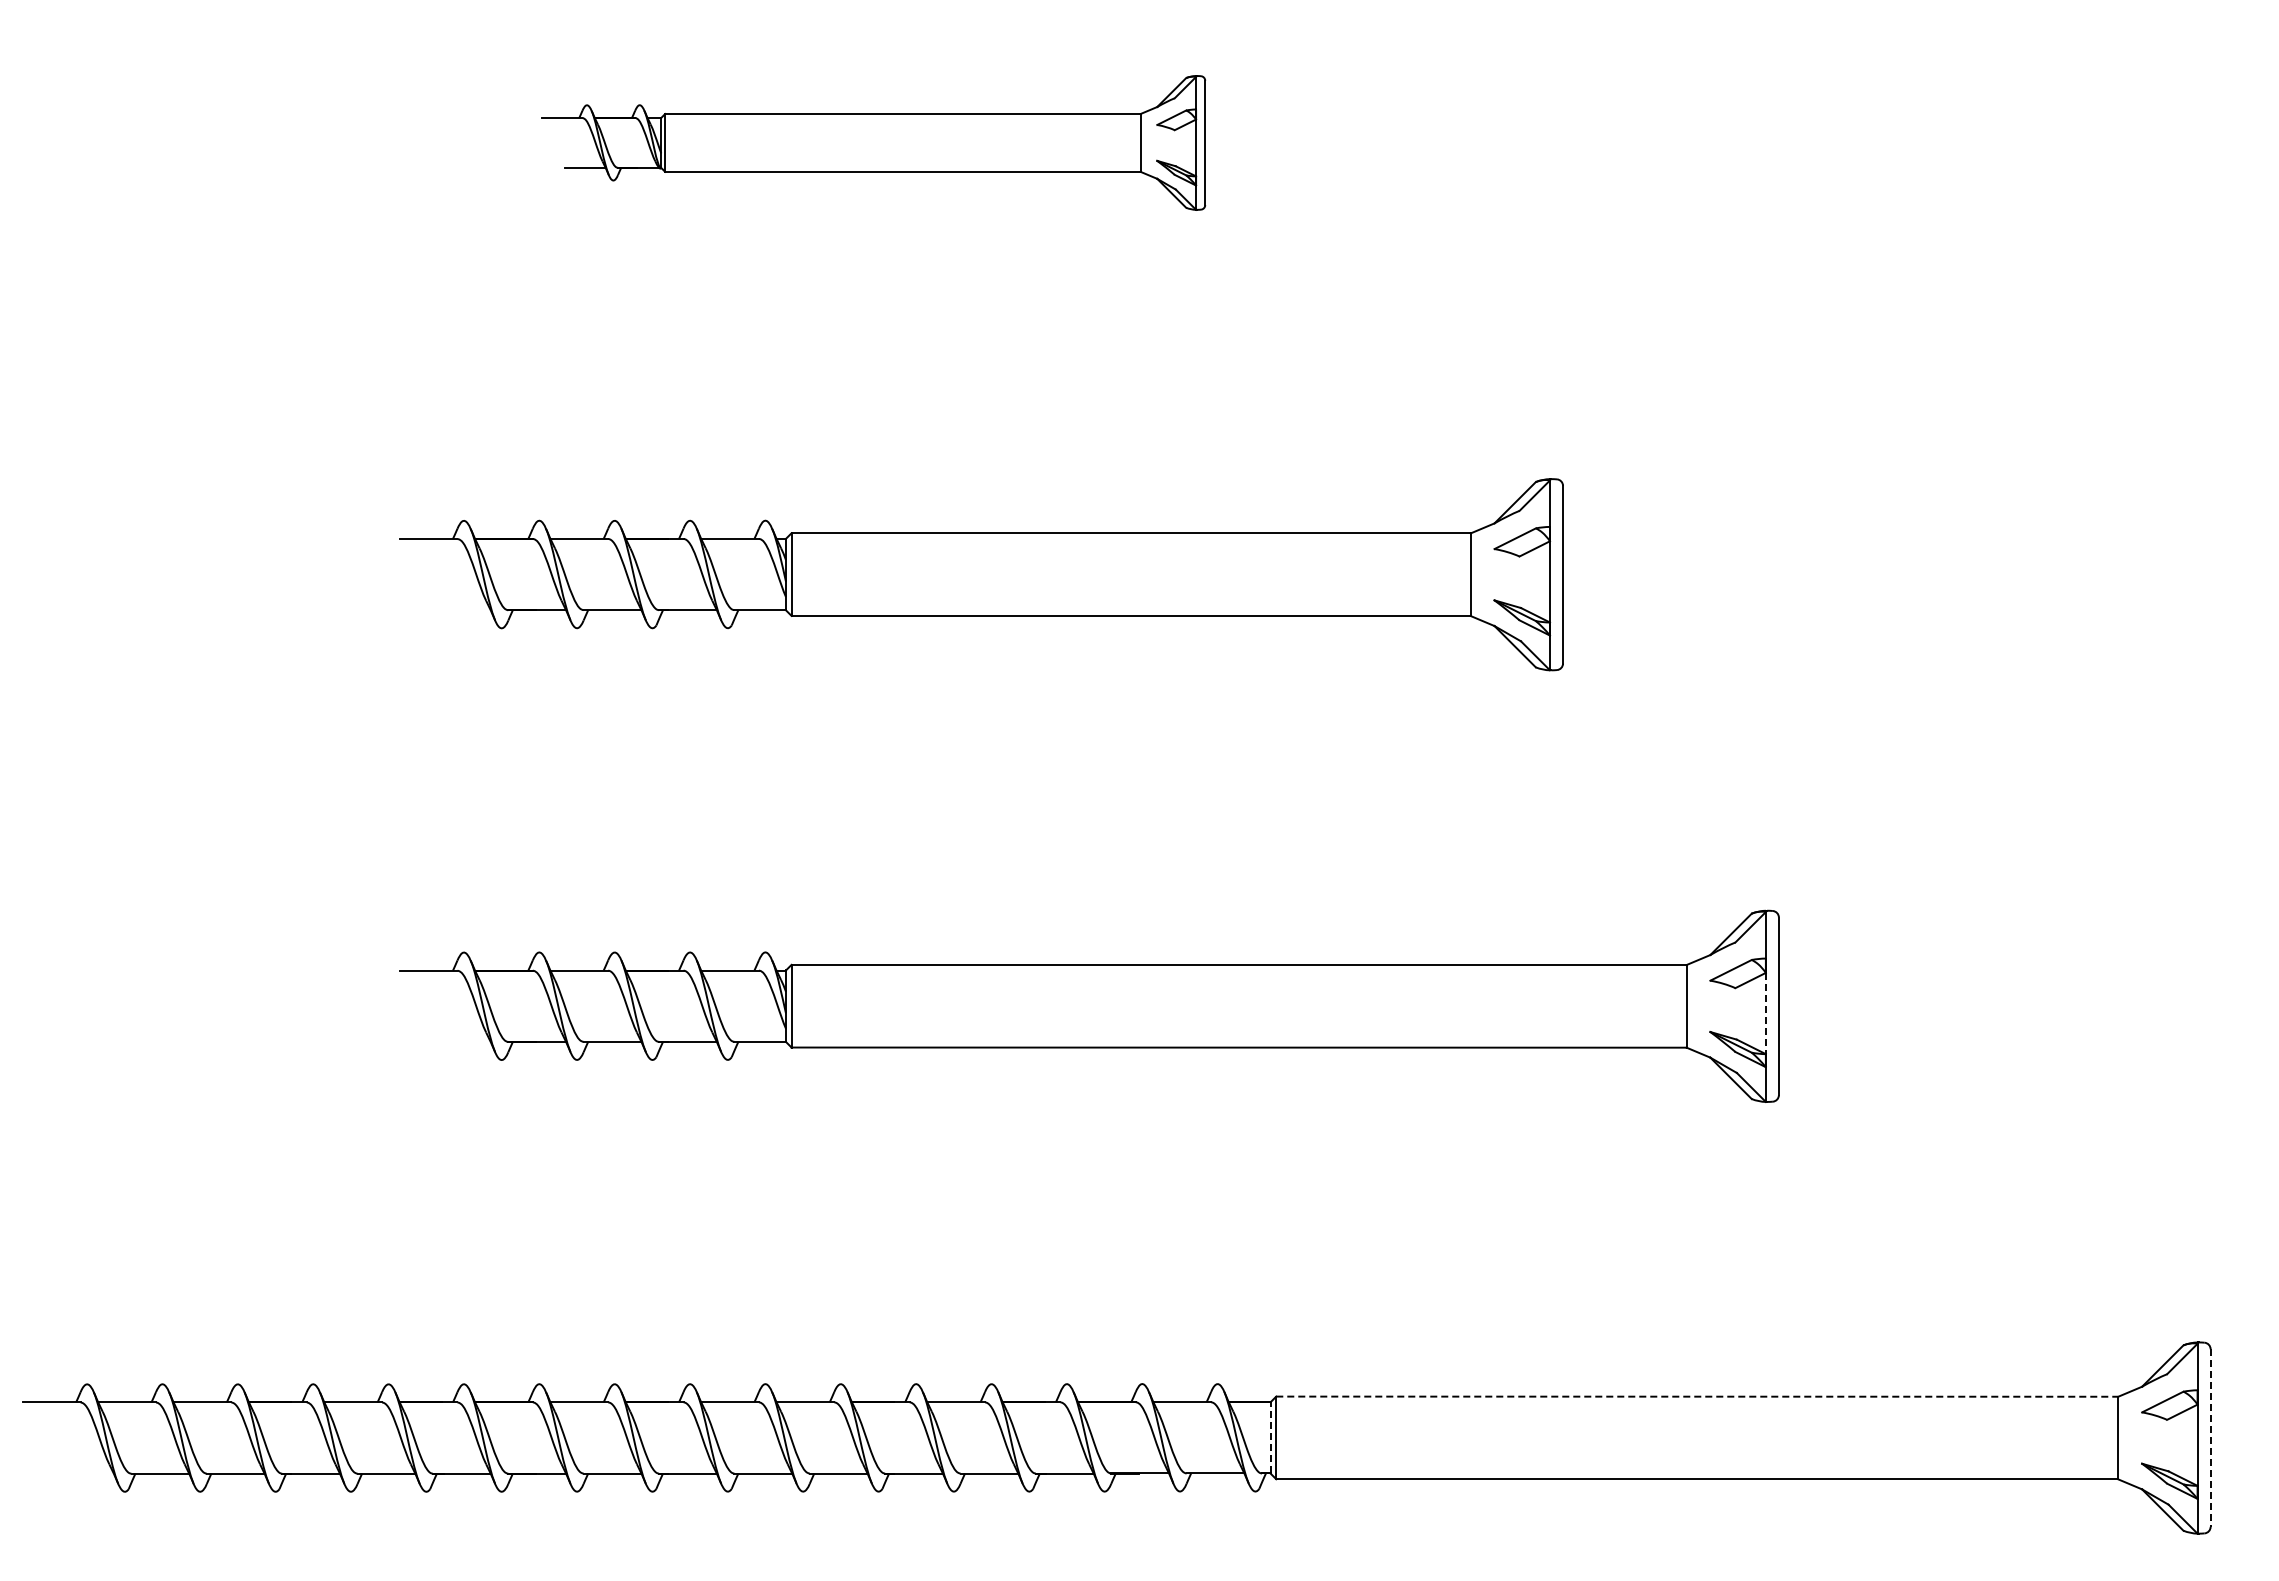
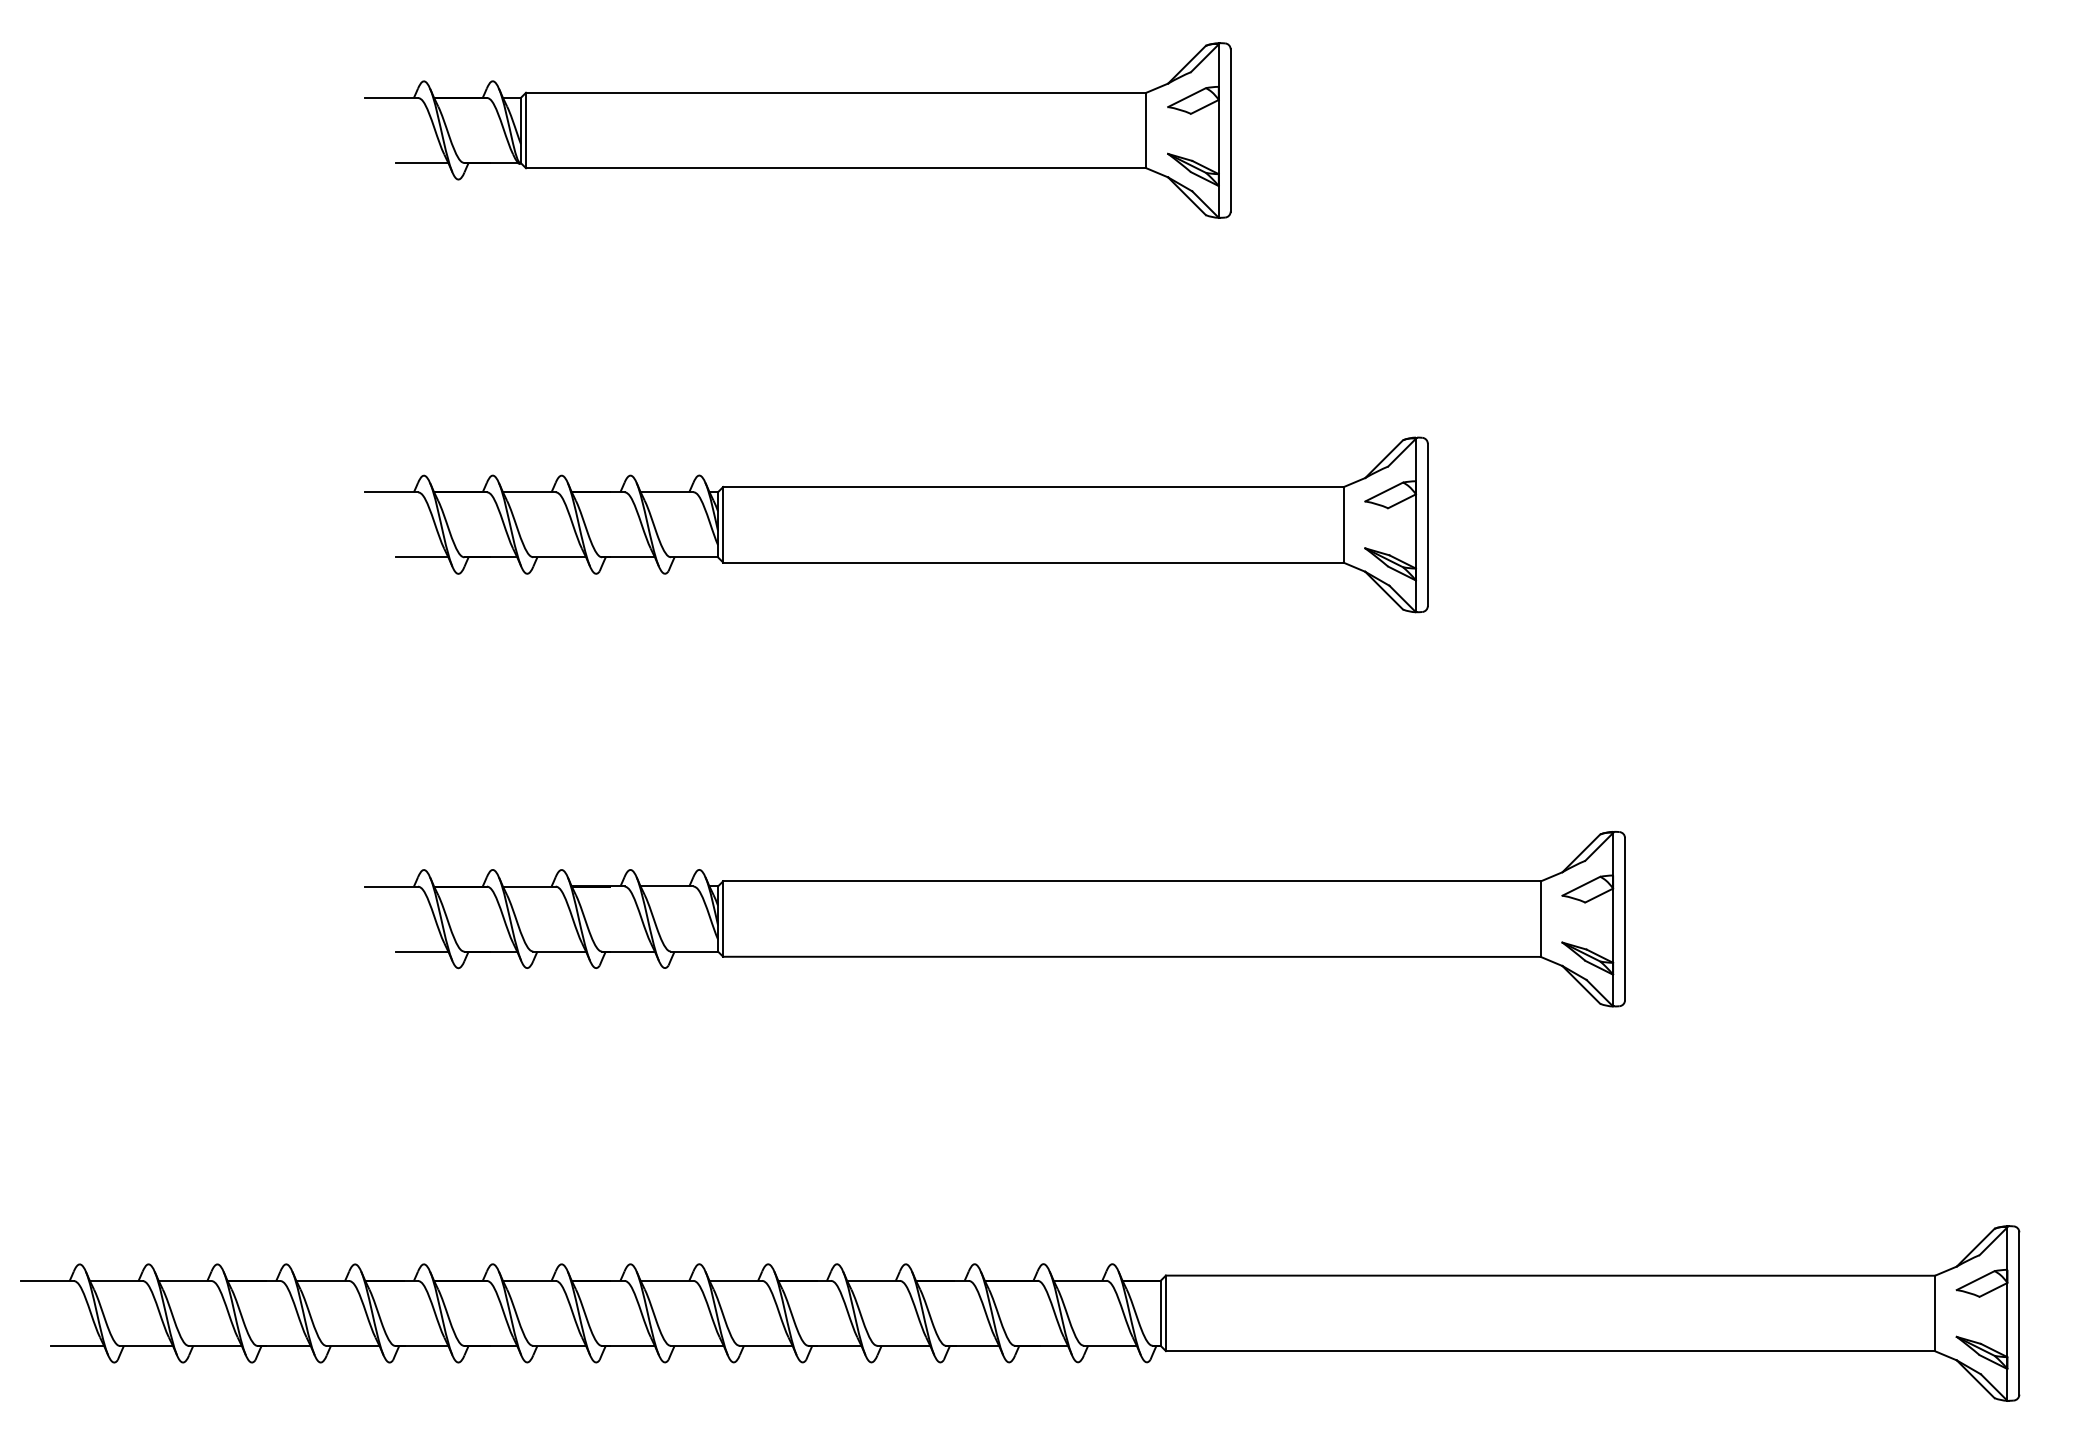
part: (873, 142) -> (798, 130), size x1.43
line: (461, 610) -> (421, 557), added
line: (1765, 1013) -> (1612, 925), dashed -> solid
line: (461, 1042) -> (421, 952), added
line: (1697, 1396) -> (1550, 1275), dashed -> solid
line: (1270, 1437) -> (1160, 1312), dashed -> solid
line: (2210, 1438) -> (2019, 1313), dashed -> solid
line: (84, 1473) -> (77, 1345), added

